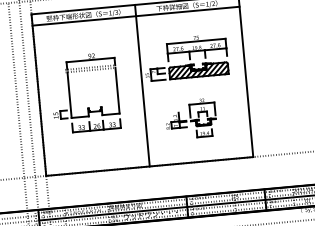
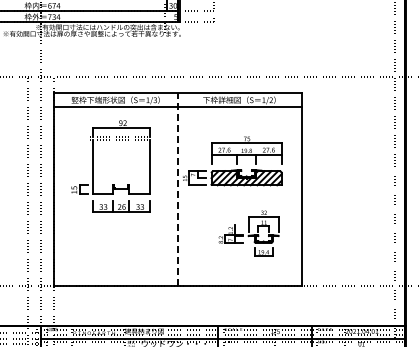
line: (142, 85) -> (178, 189), solid -> dashed
part: (70, 94) -> (93, 166), moved
part: (190, 118) -> (248, 233), moved

